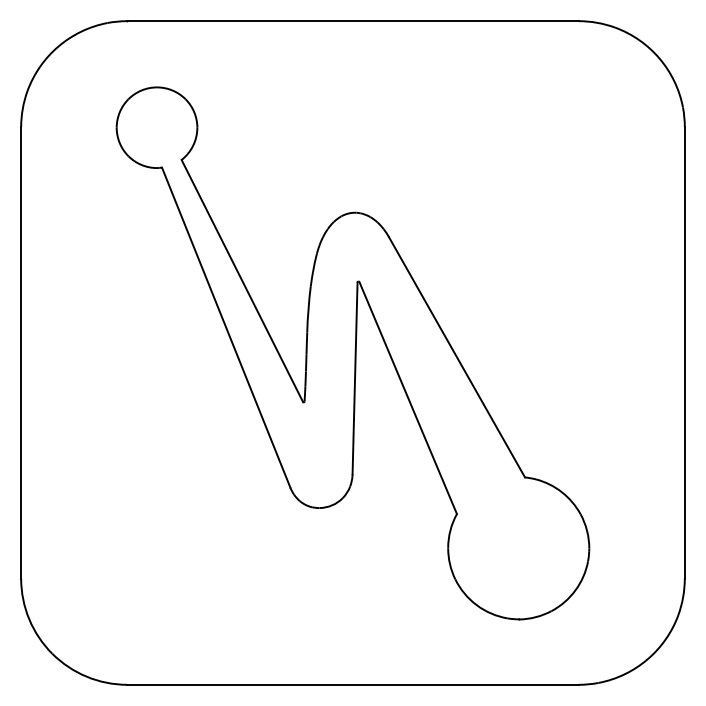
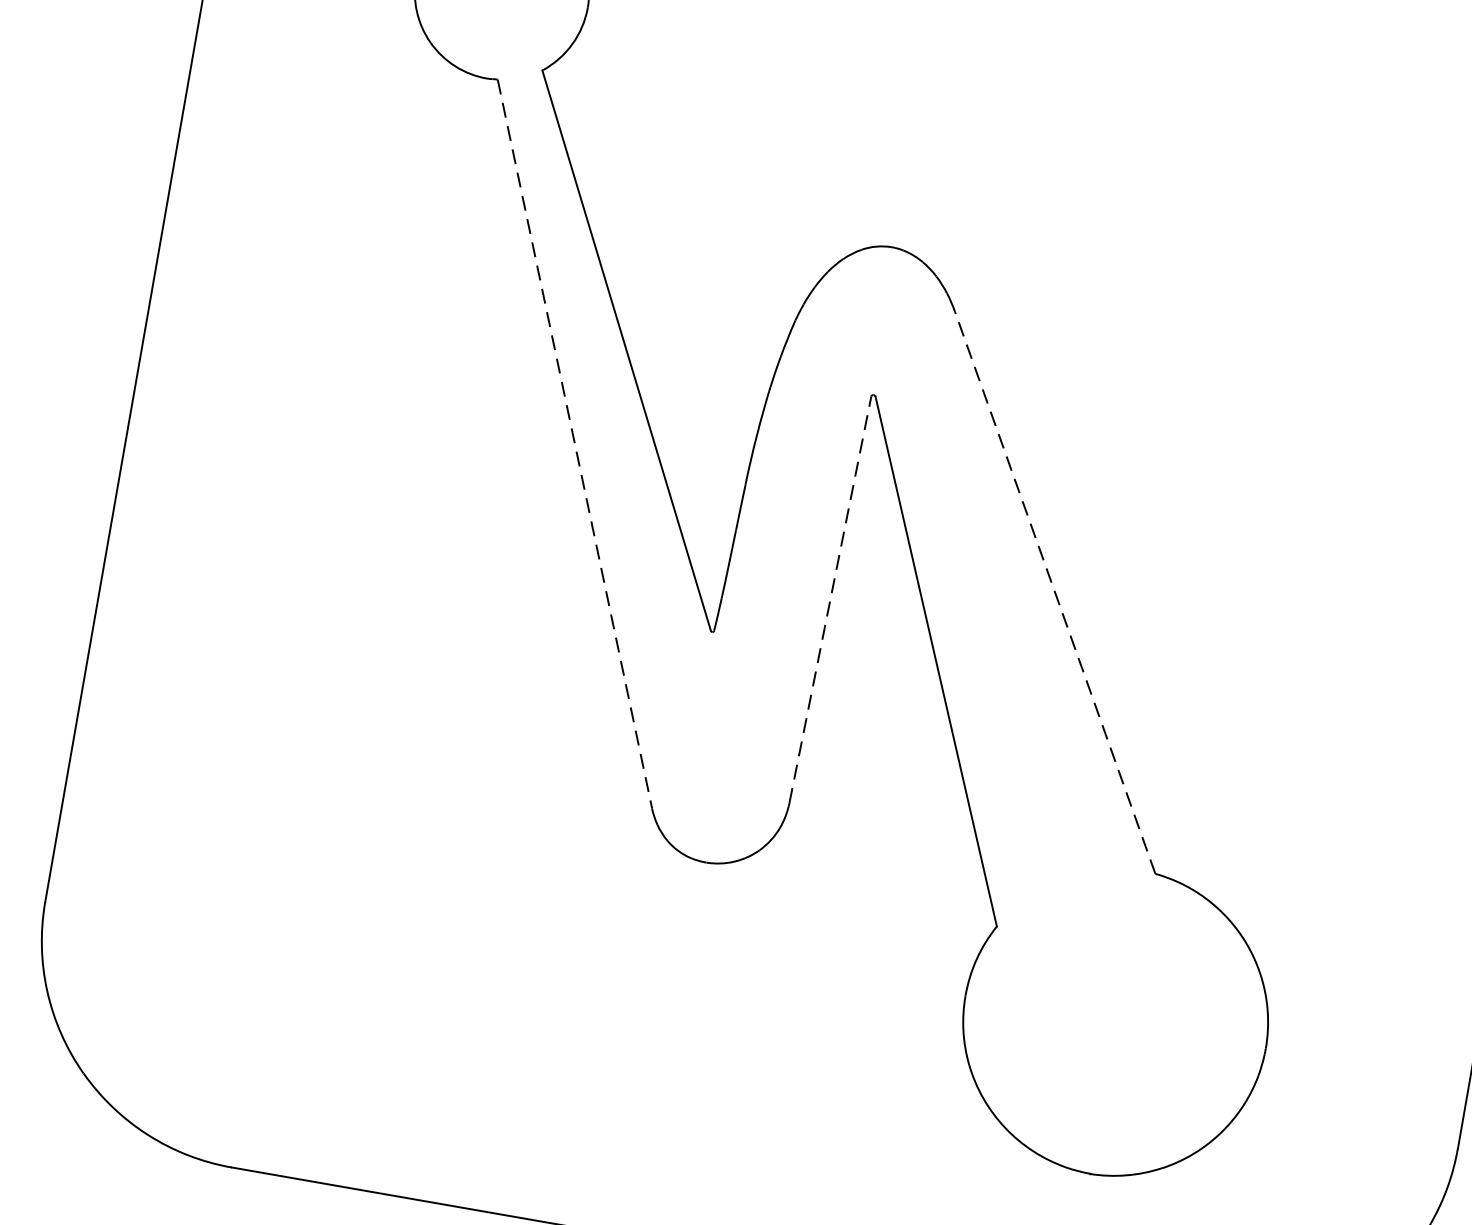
line: (226, 328) -> (575, 445), solid -> dashed
line: (457, 357) -> (1056, 593), solid -> dashed
line: (355, 378) -> (831, 600), solid -> dashed

